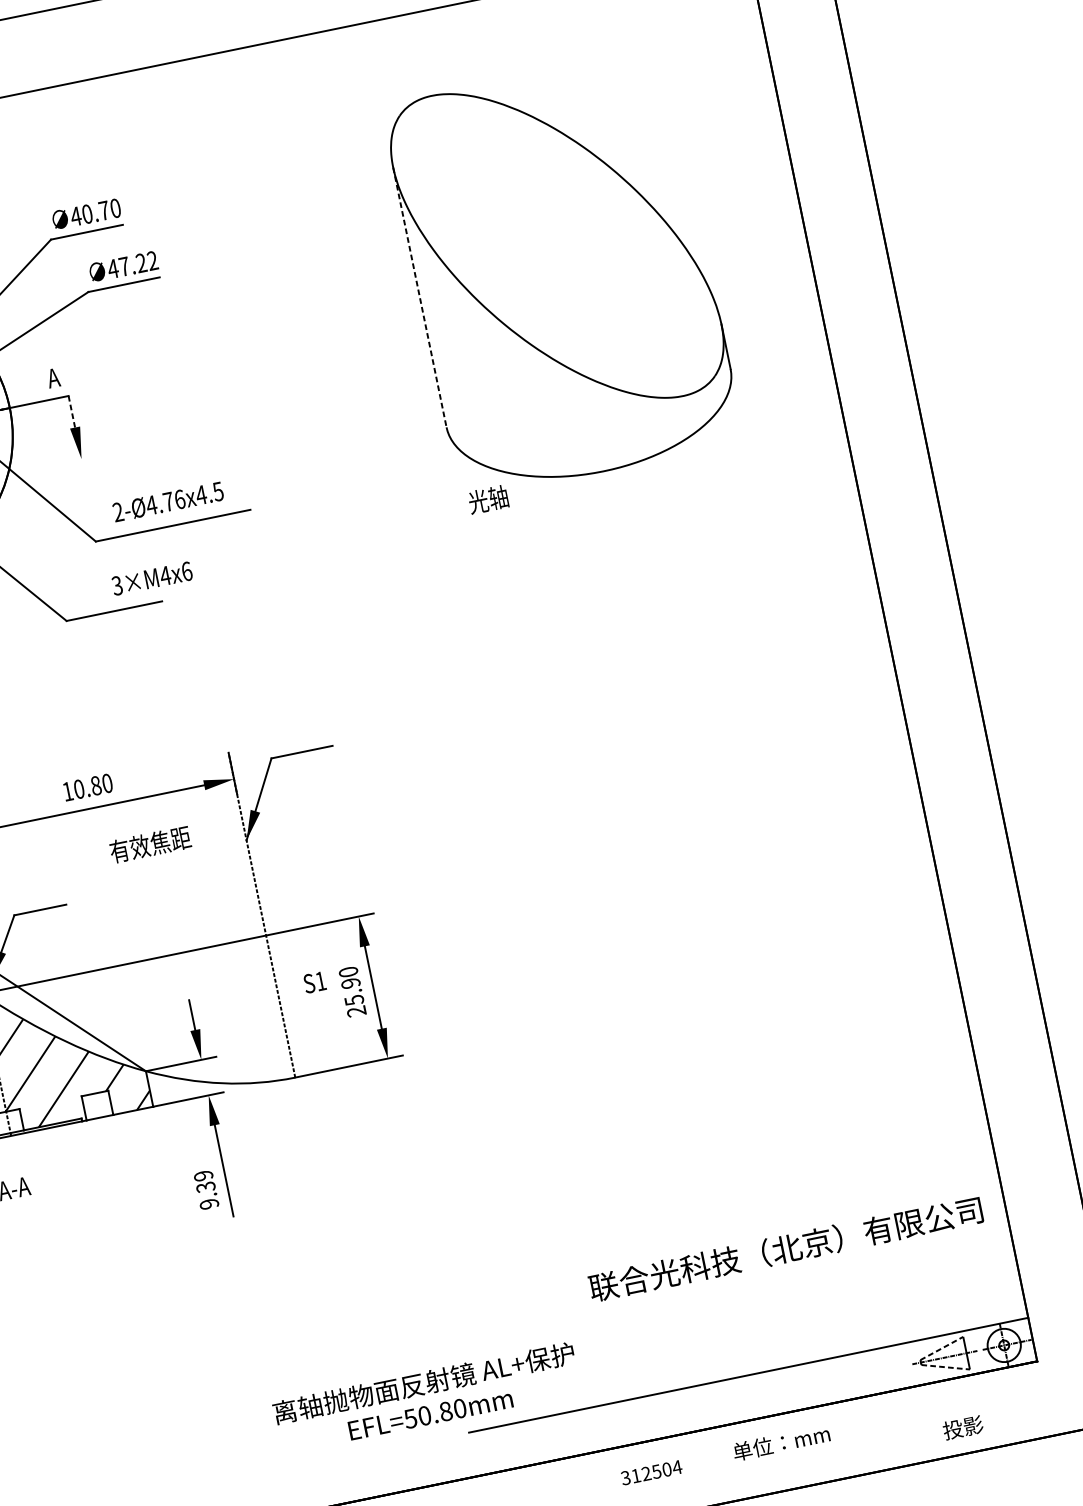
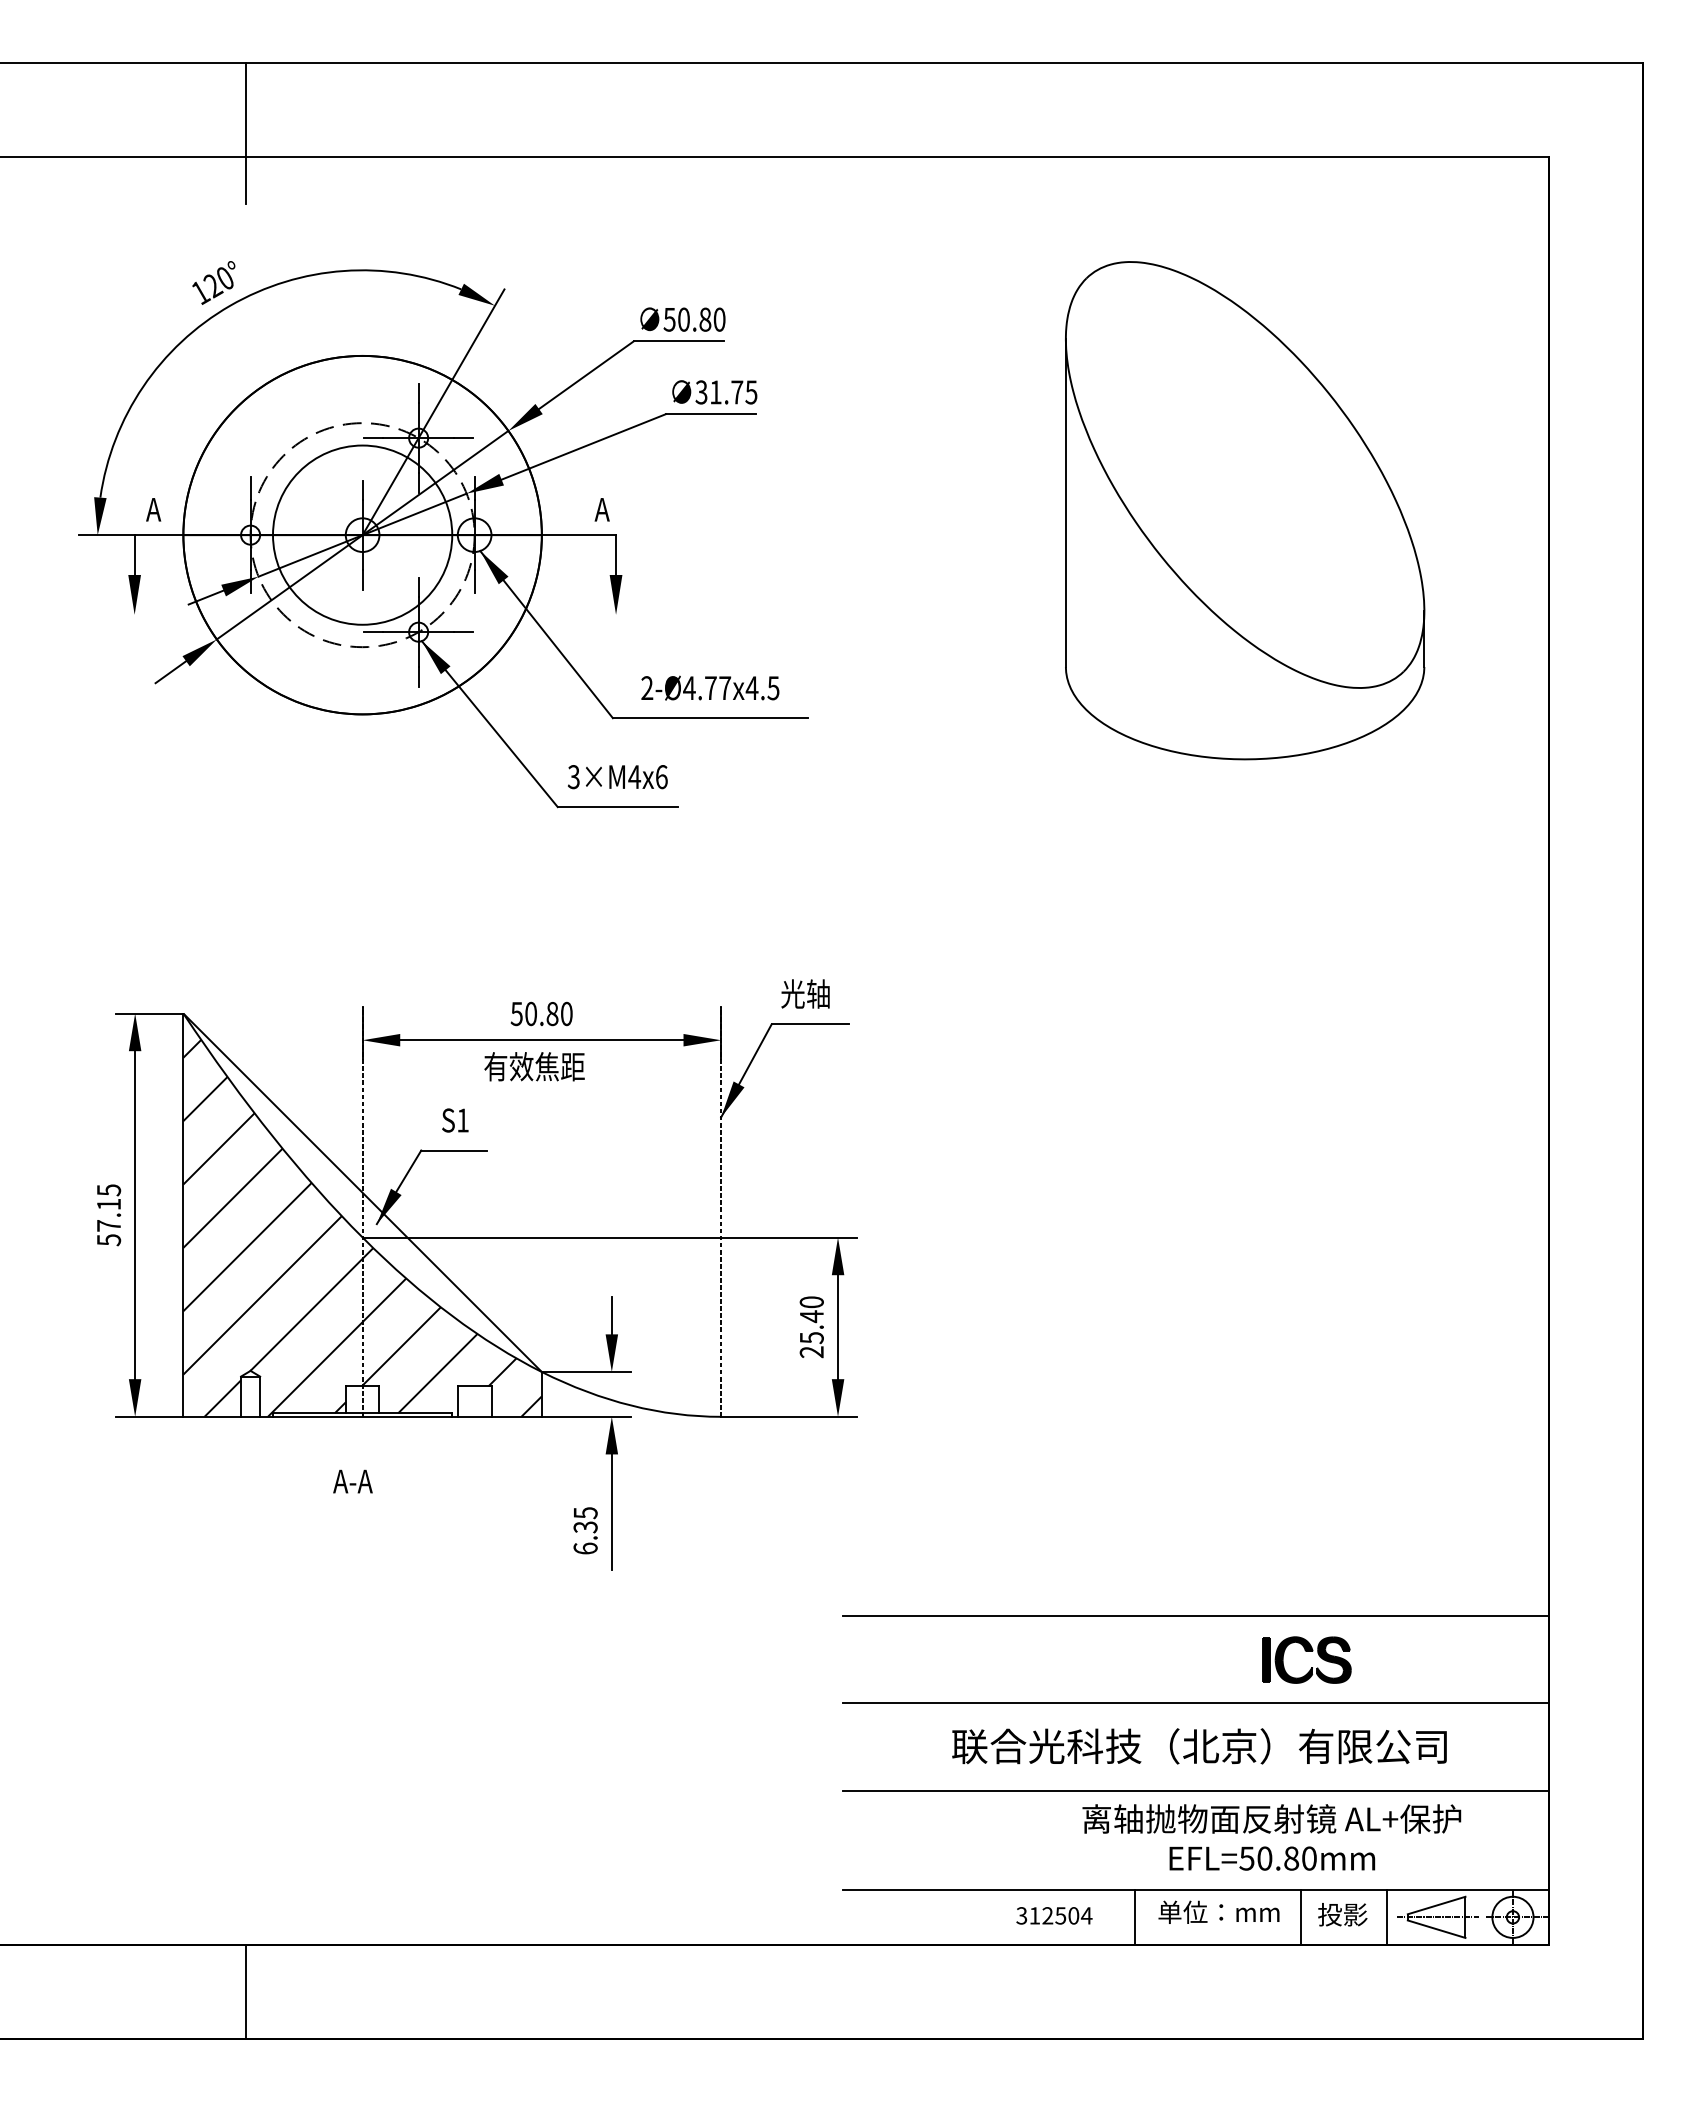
text: (90, 213) -> (687, 319), 40.70 -> 50.80
text: (132, 264) -> (726, 392), 47.22 -> 31.75
line: (419, 297) -> (1065, 503), dashed -> solid
line: (72, 412) -> (616, 555), dashed -> solid
text: (180, 499) -> (725, 688), 2-Ø4.76 -> 2-Ø4.77
text: (488, 499) -> (805, 993), moved
text: (151, 579) -> (617, 777), moved
text: (67, 792) -> (516, 1014), 10.80 -> 50.80
text: (150, 844) -> (534, 1066), moved
text: (314, 982) -> (455, 1120), moved
text: (350, 983) -> (811, 1316), 25.90 -> 25.40
line: (703, 1157) -> (1195, 1615), added
part: (797, 1168) -> (1306, 1651), added
text: (206, 1189) -> (585, 1530), 9.39 -> 6.35
line: (717, 1227) -> (1195, 1703), added
text: (785, 1249) -> (1199, 1746), moved
line: (732, 1297) -> (1195, 1791), added
line: (942, 1348) -> (1437, 1905), dashed -> solid
line: (904, 1365) -> (1387, 1916), added
line: (946, 1367) -> (1437, 1929), dashed -> solid
line: (836, 1379) -> (1301, 1916), added
text: (426, 1398) -> (1271, 1837), moved
line: (704, 1406) -> (1135, 1916), added
text: (962, 1427) -> (1342, 1914), moved
text: (780, 1442) -> (1218, 1911), moved
text: (651, 1472) -> (1054, 1915), moved

